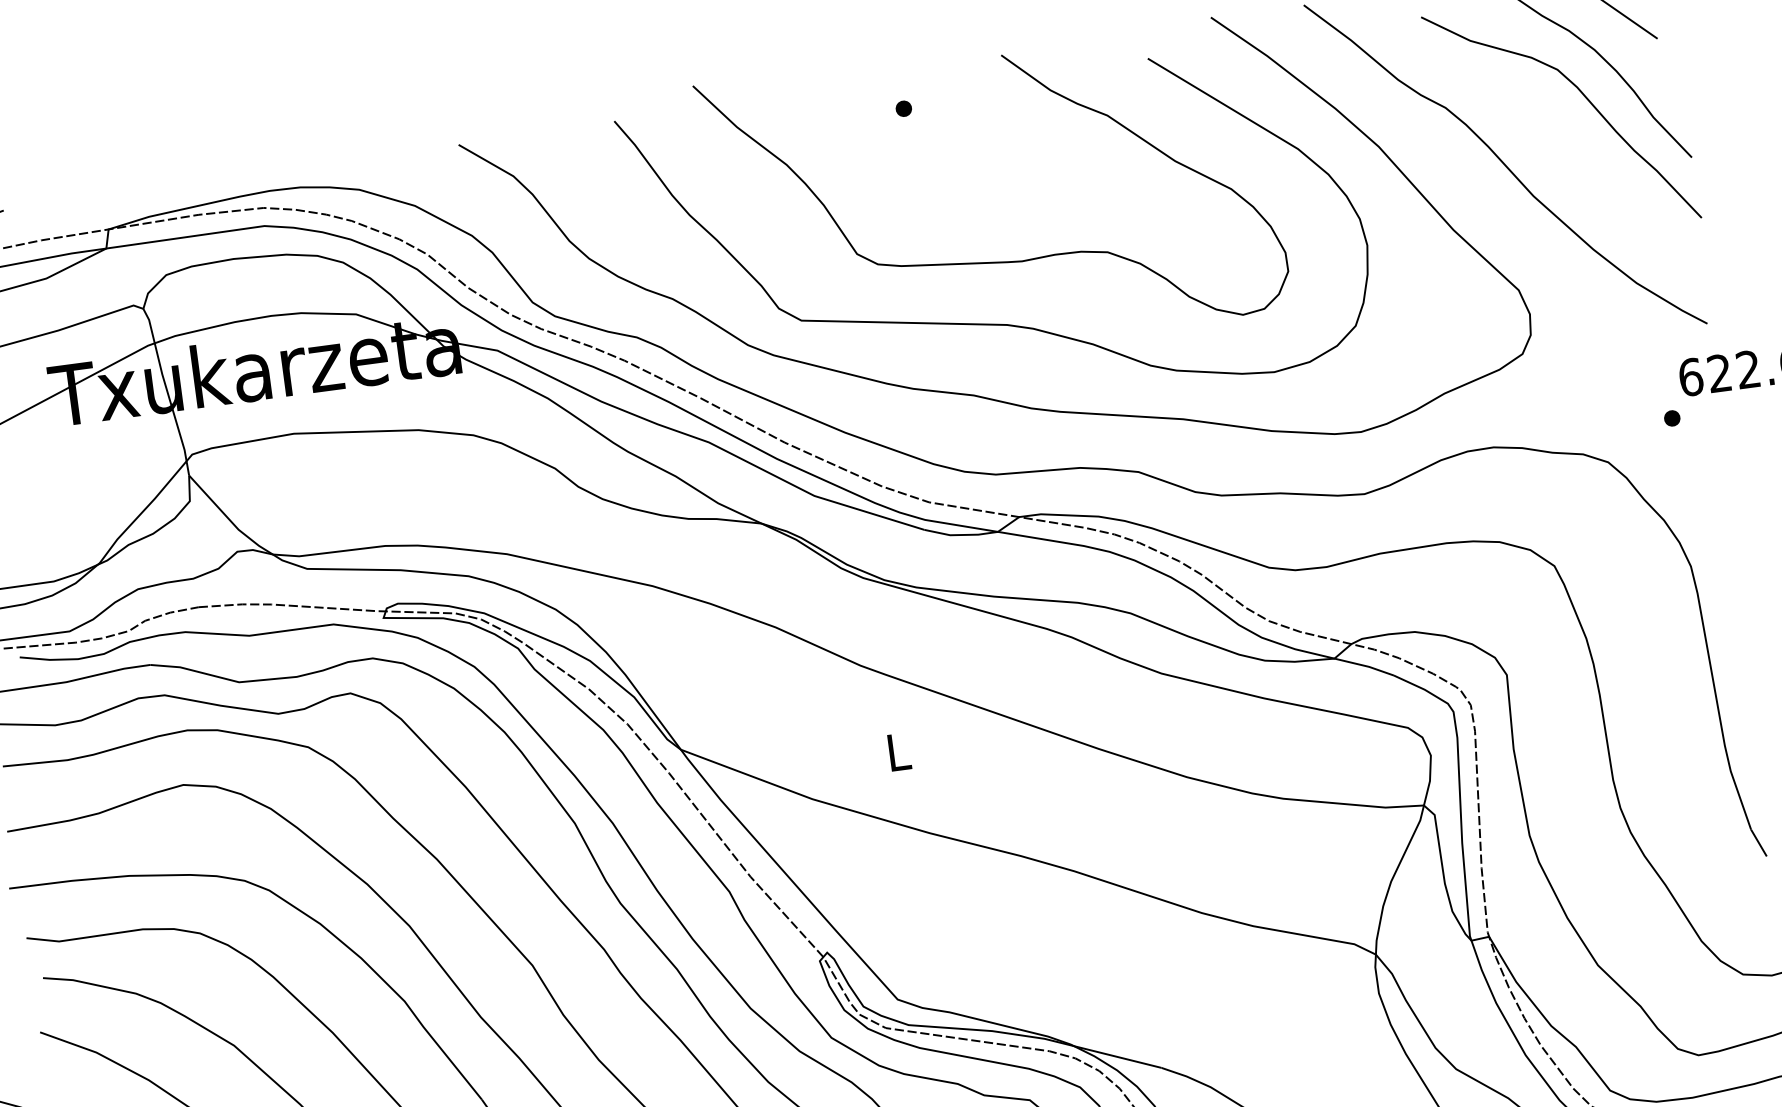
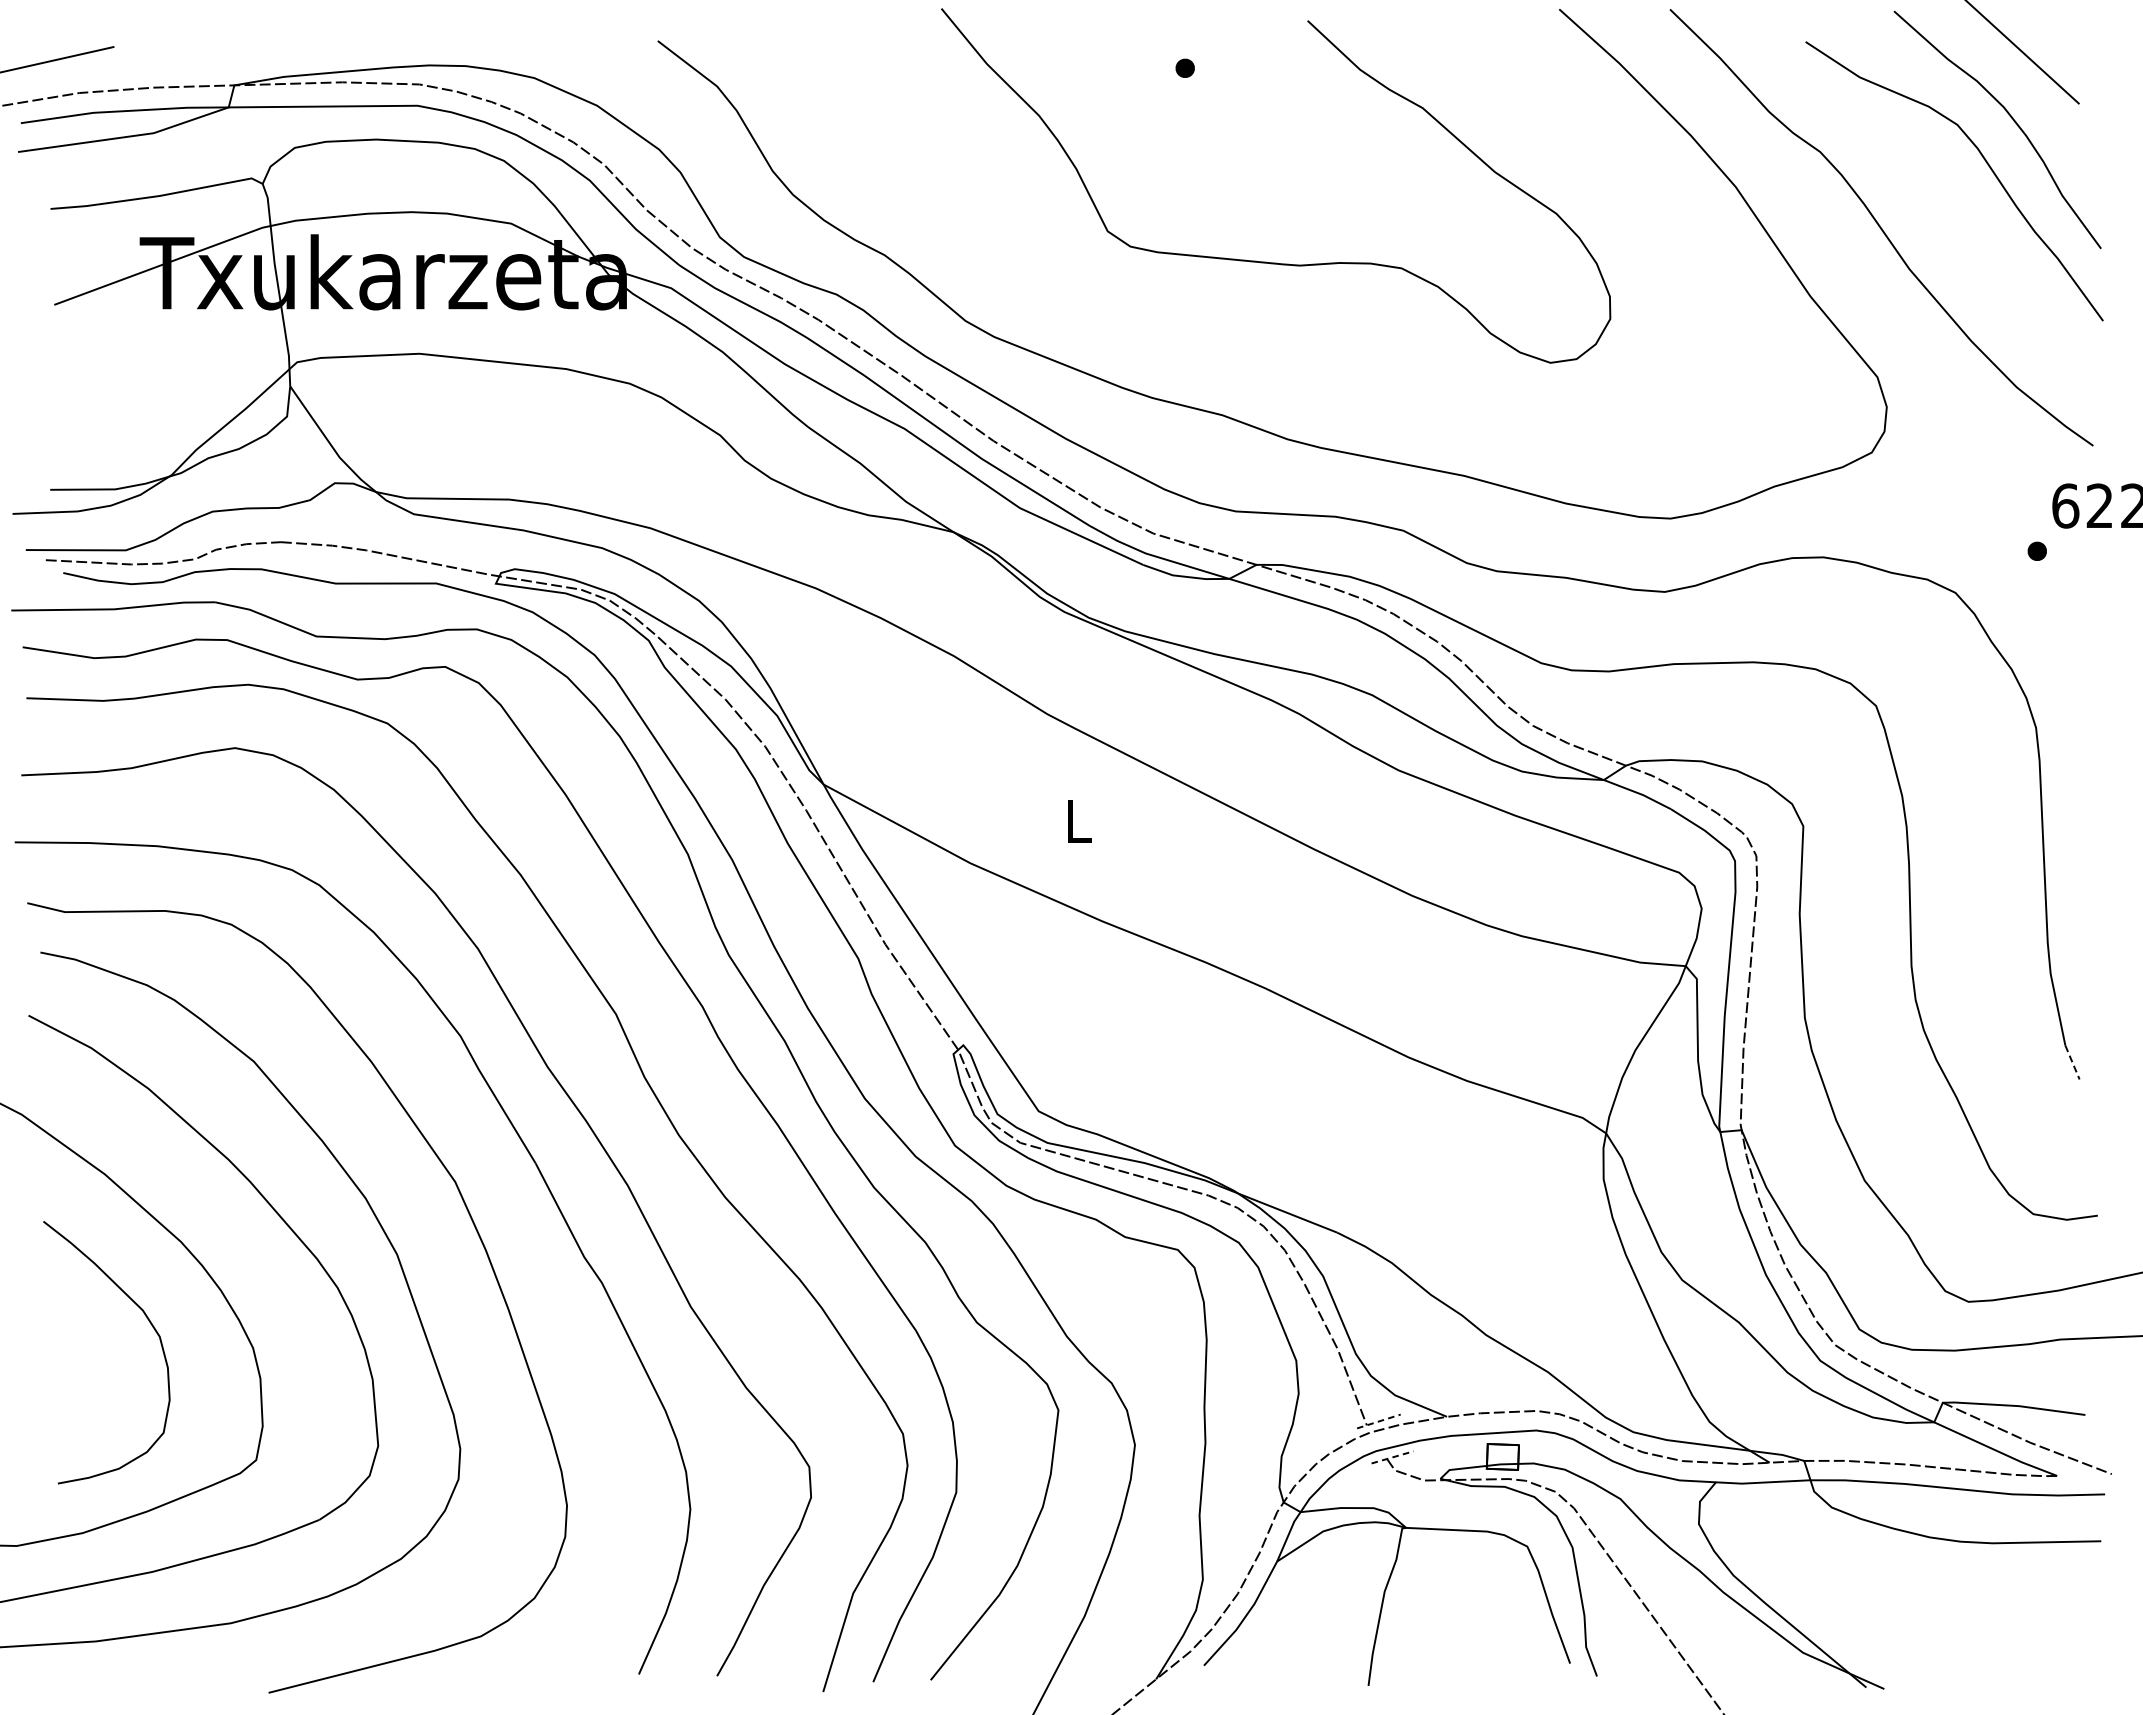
curve: (995, 323) -> (1259, 334), removed
line: (1758, 843) -> (2072, 1062), solid -> dashed

